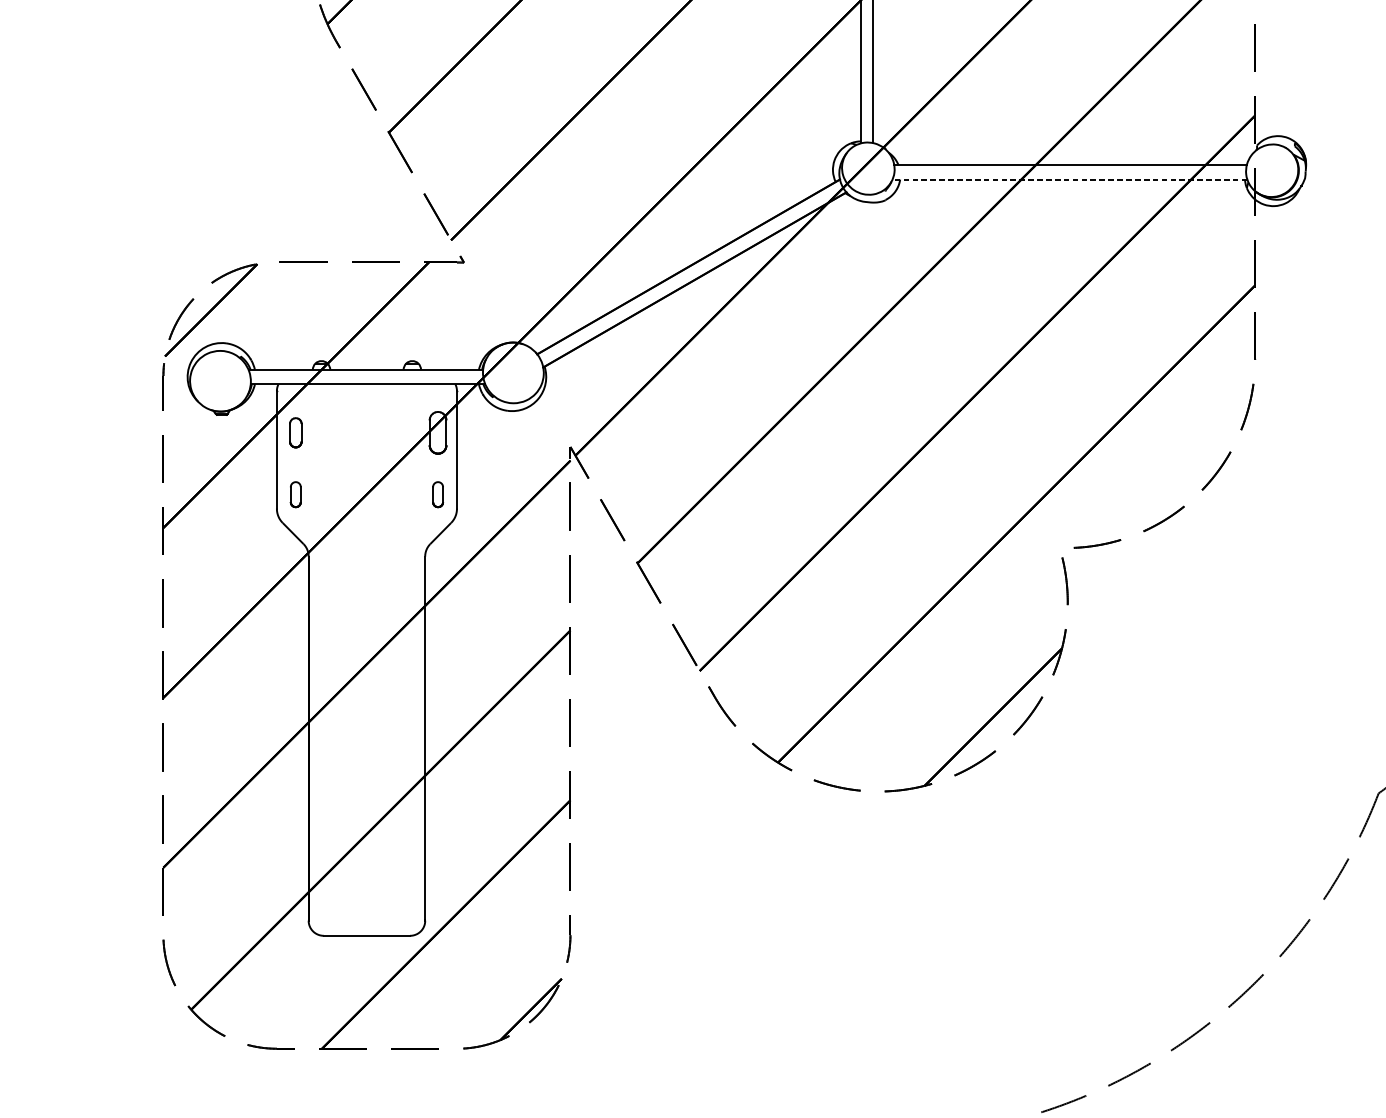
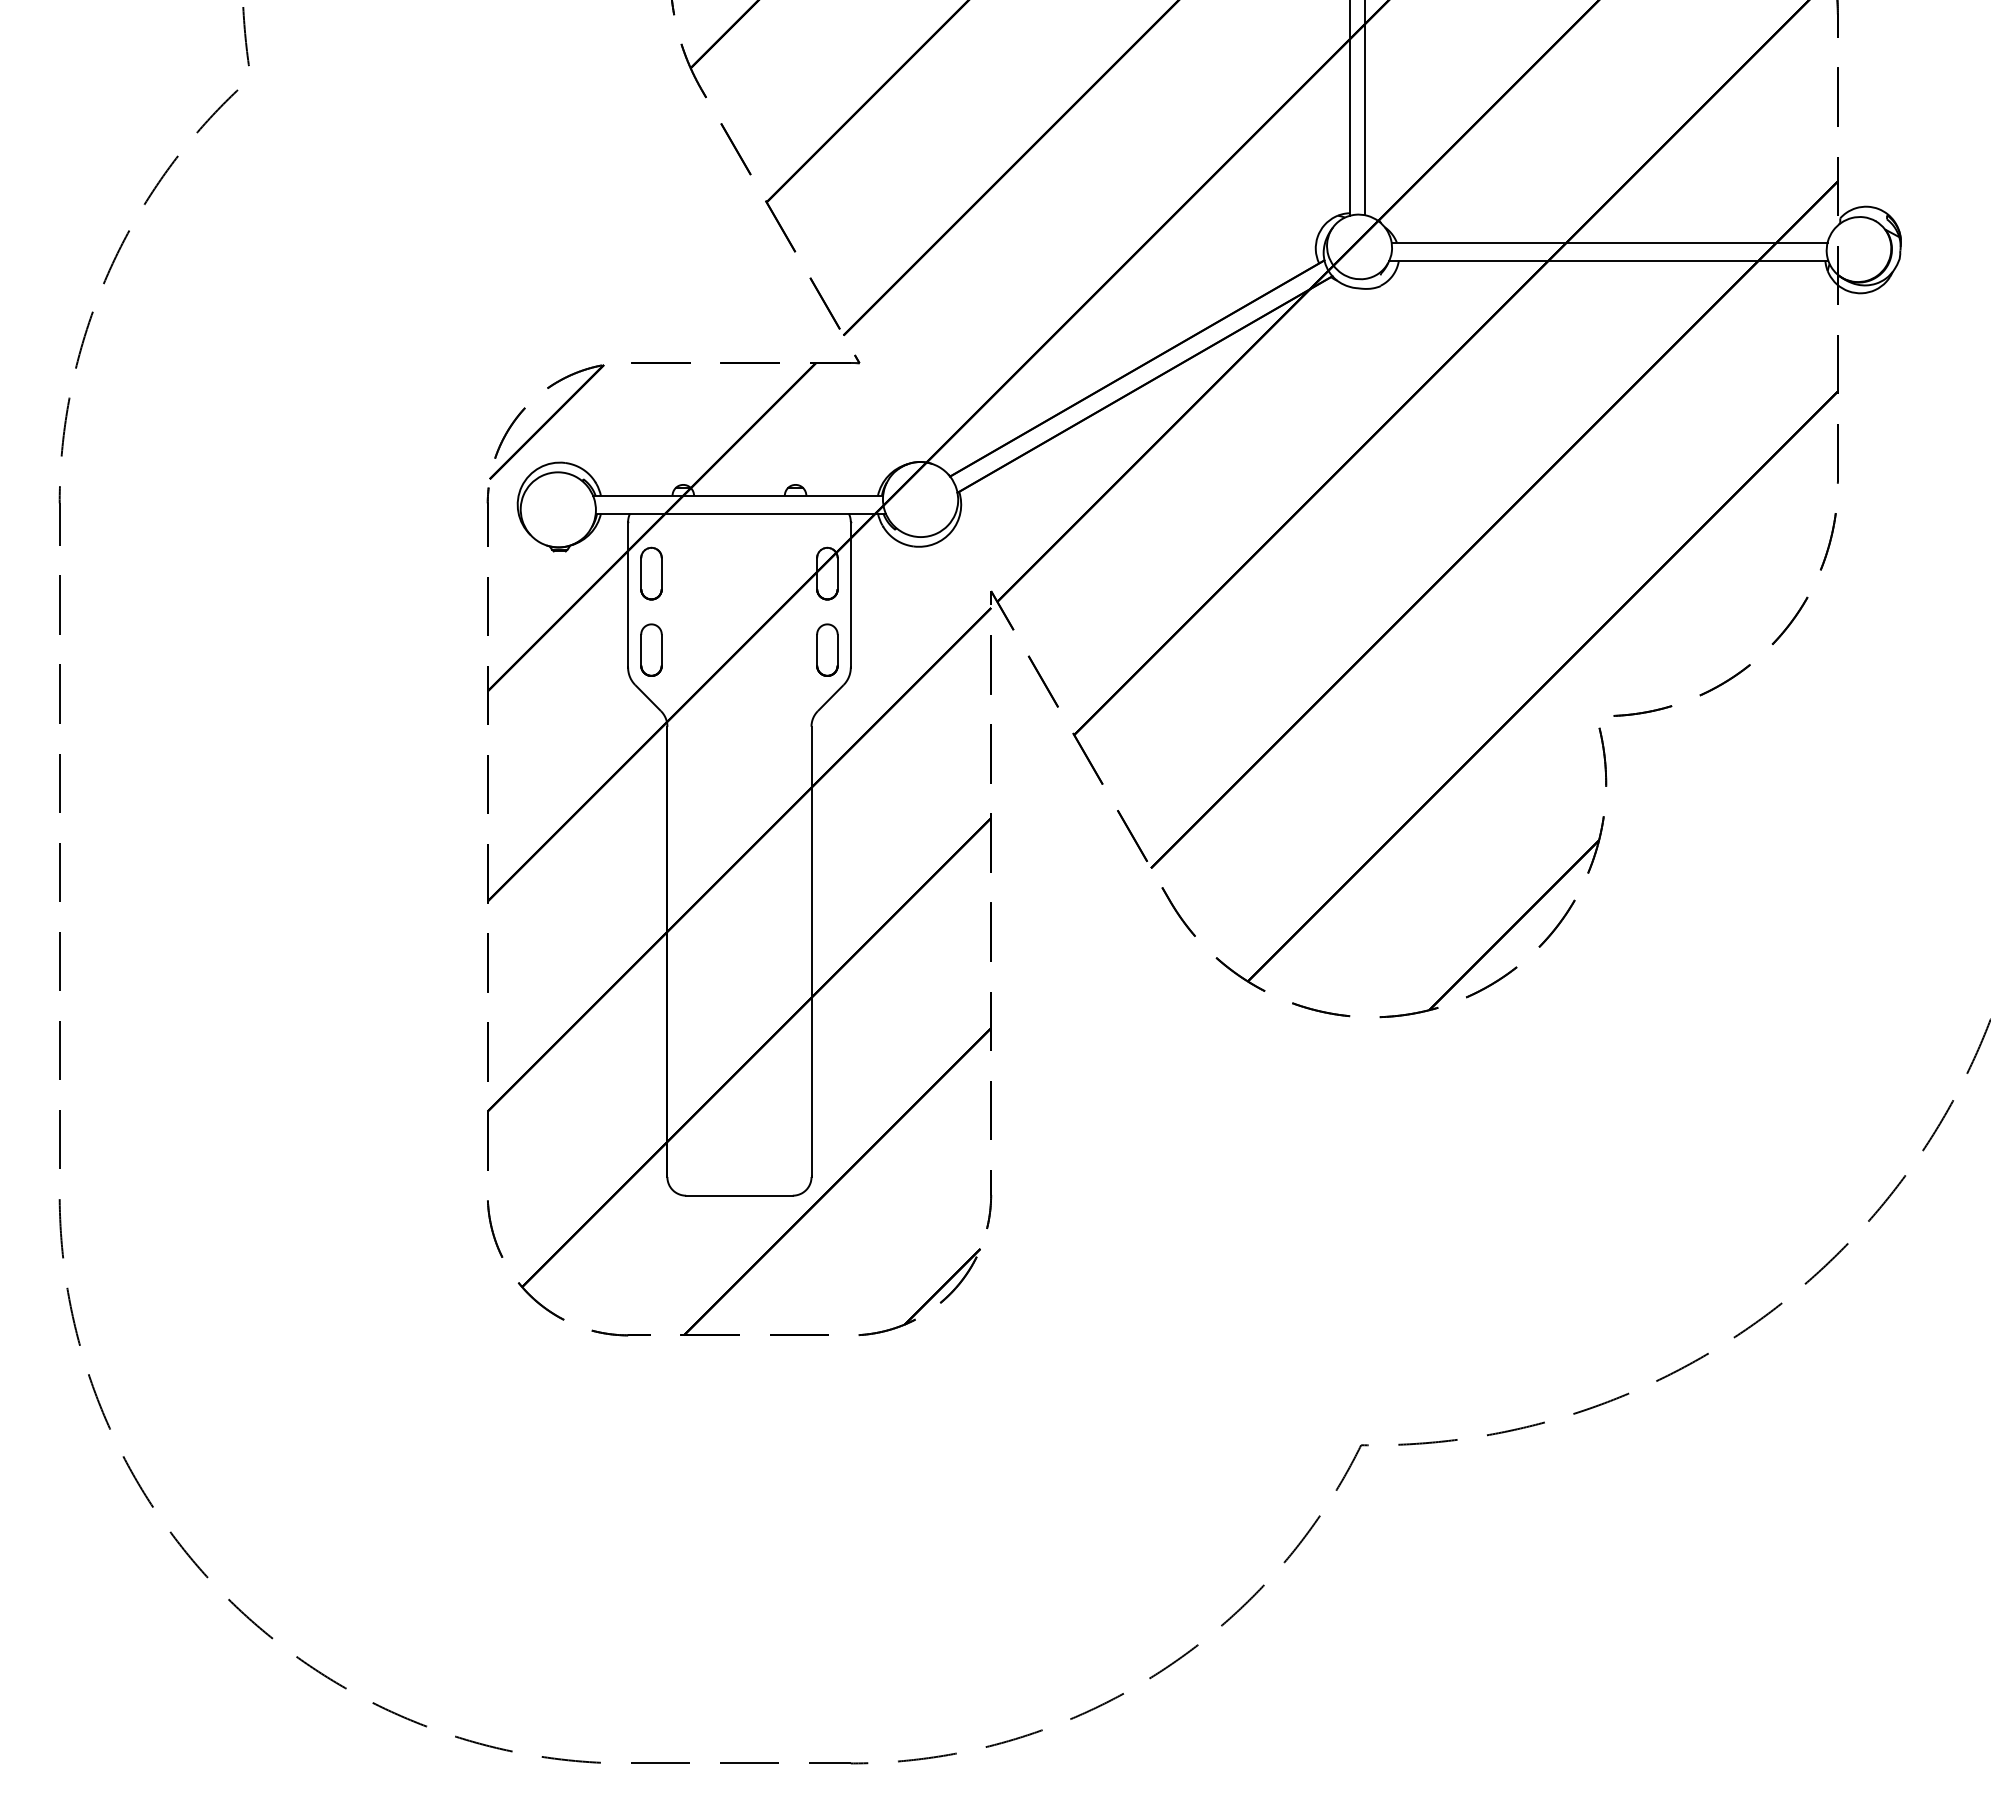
line: (1069, 179) -> (1608, 260), dashed -> solid
part: (295, 432) -> (651, 573), size x1.43
part: (295, 494) -> (651, 649), size x1.67
part: (438, 494) -> (827, 649), size x1.67

